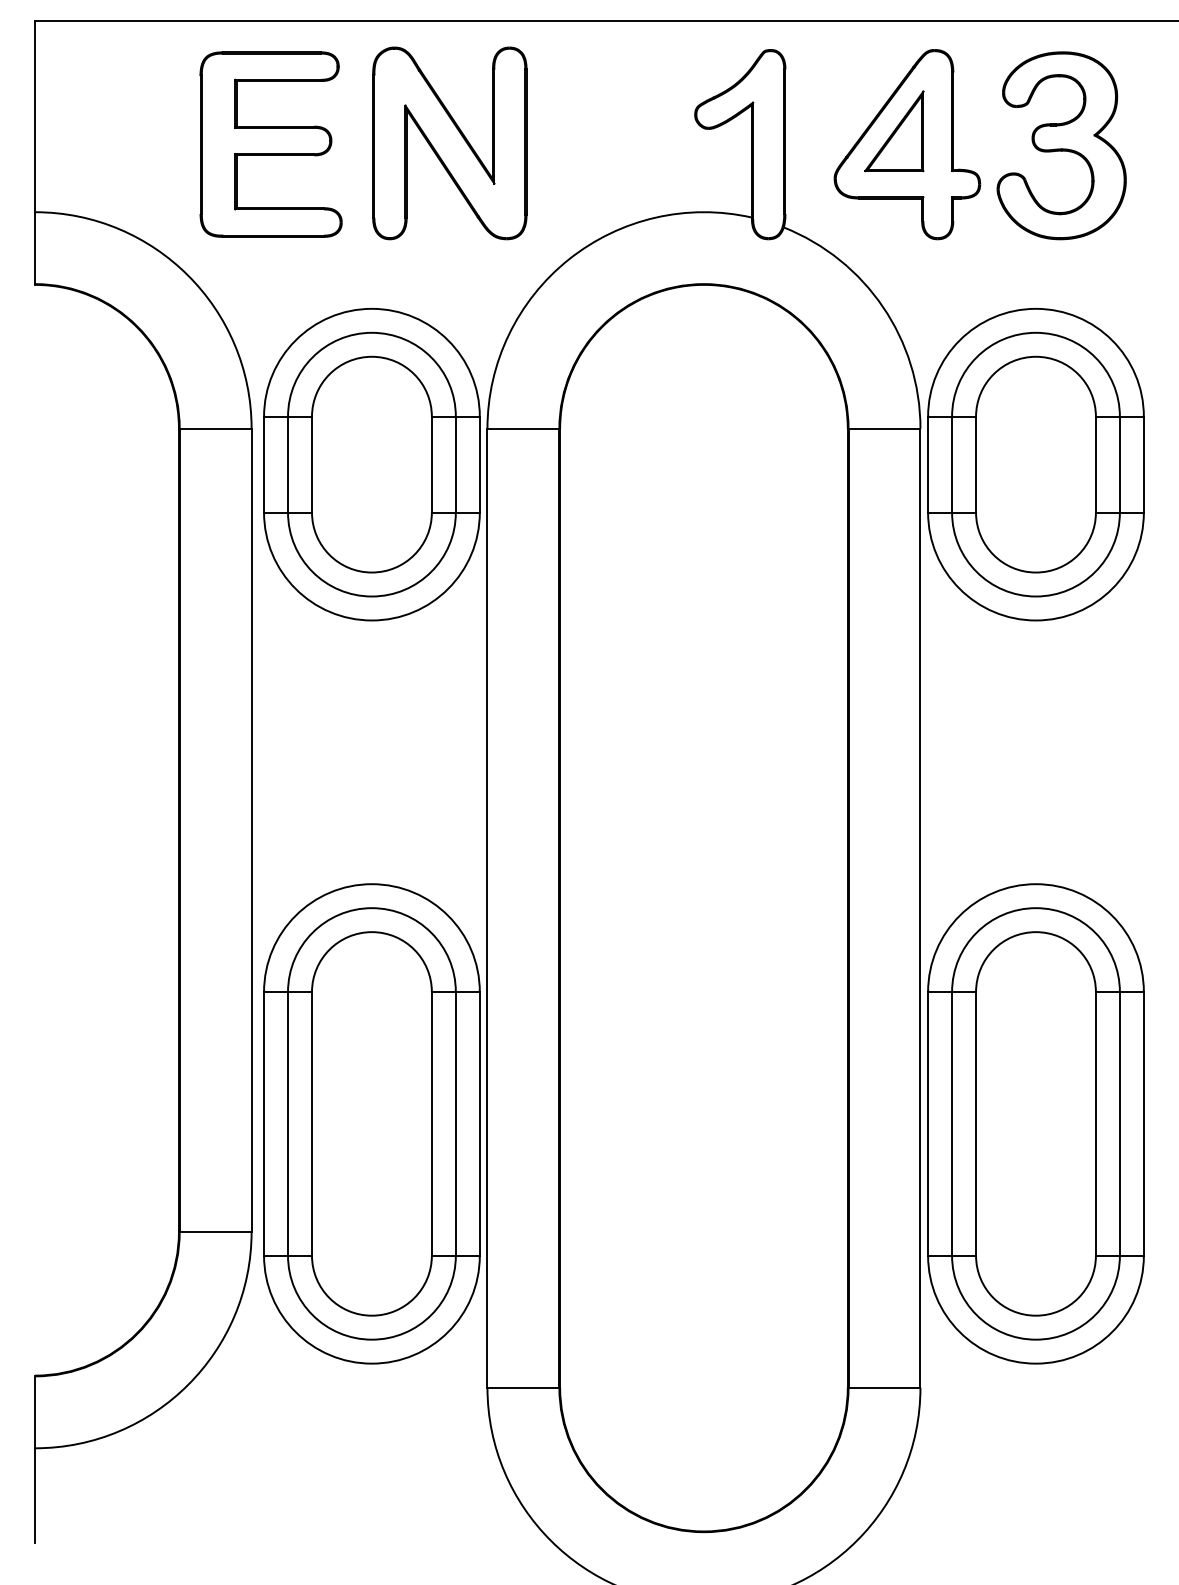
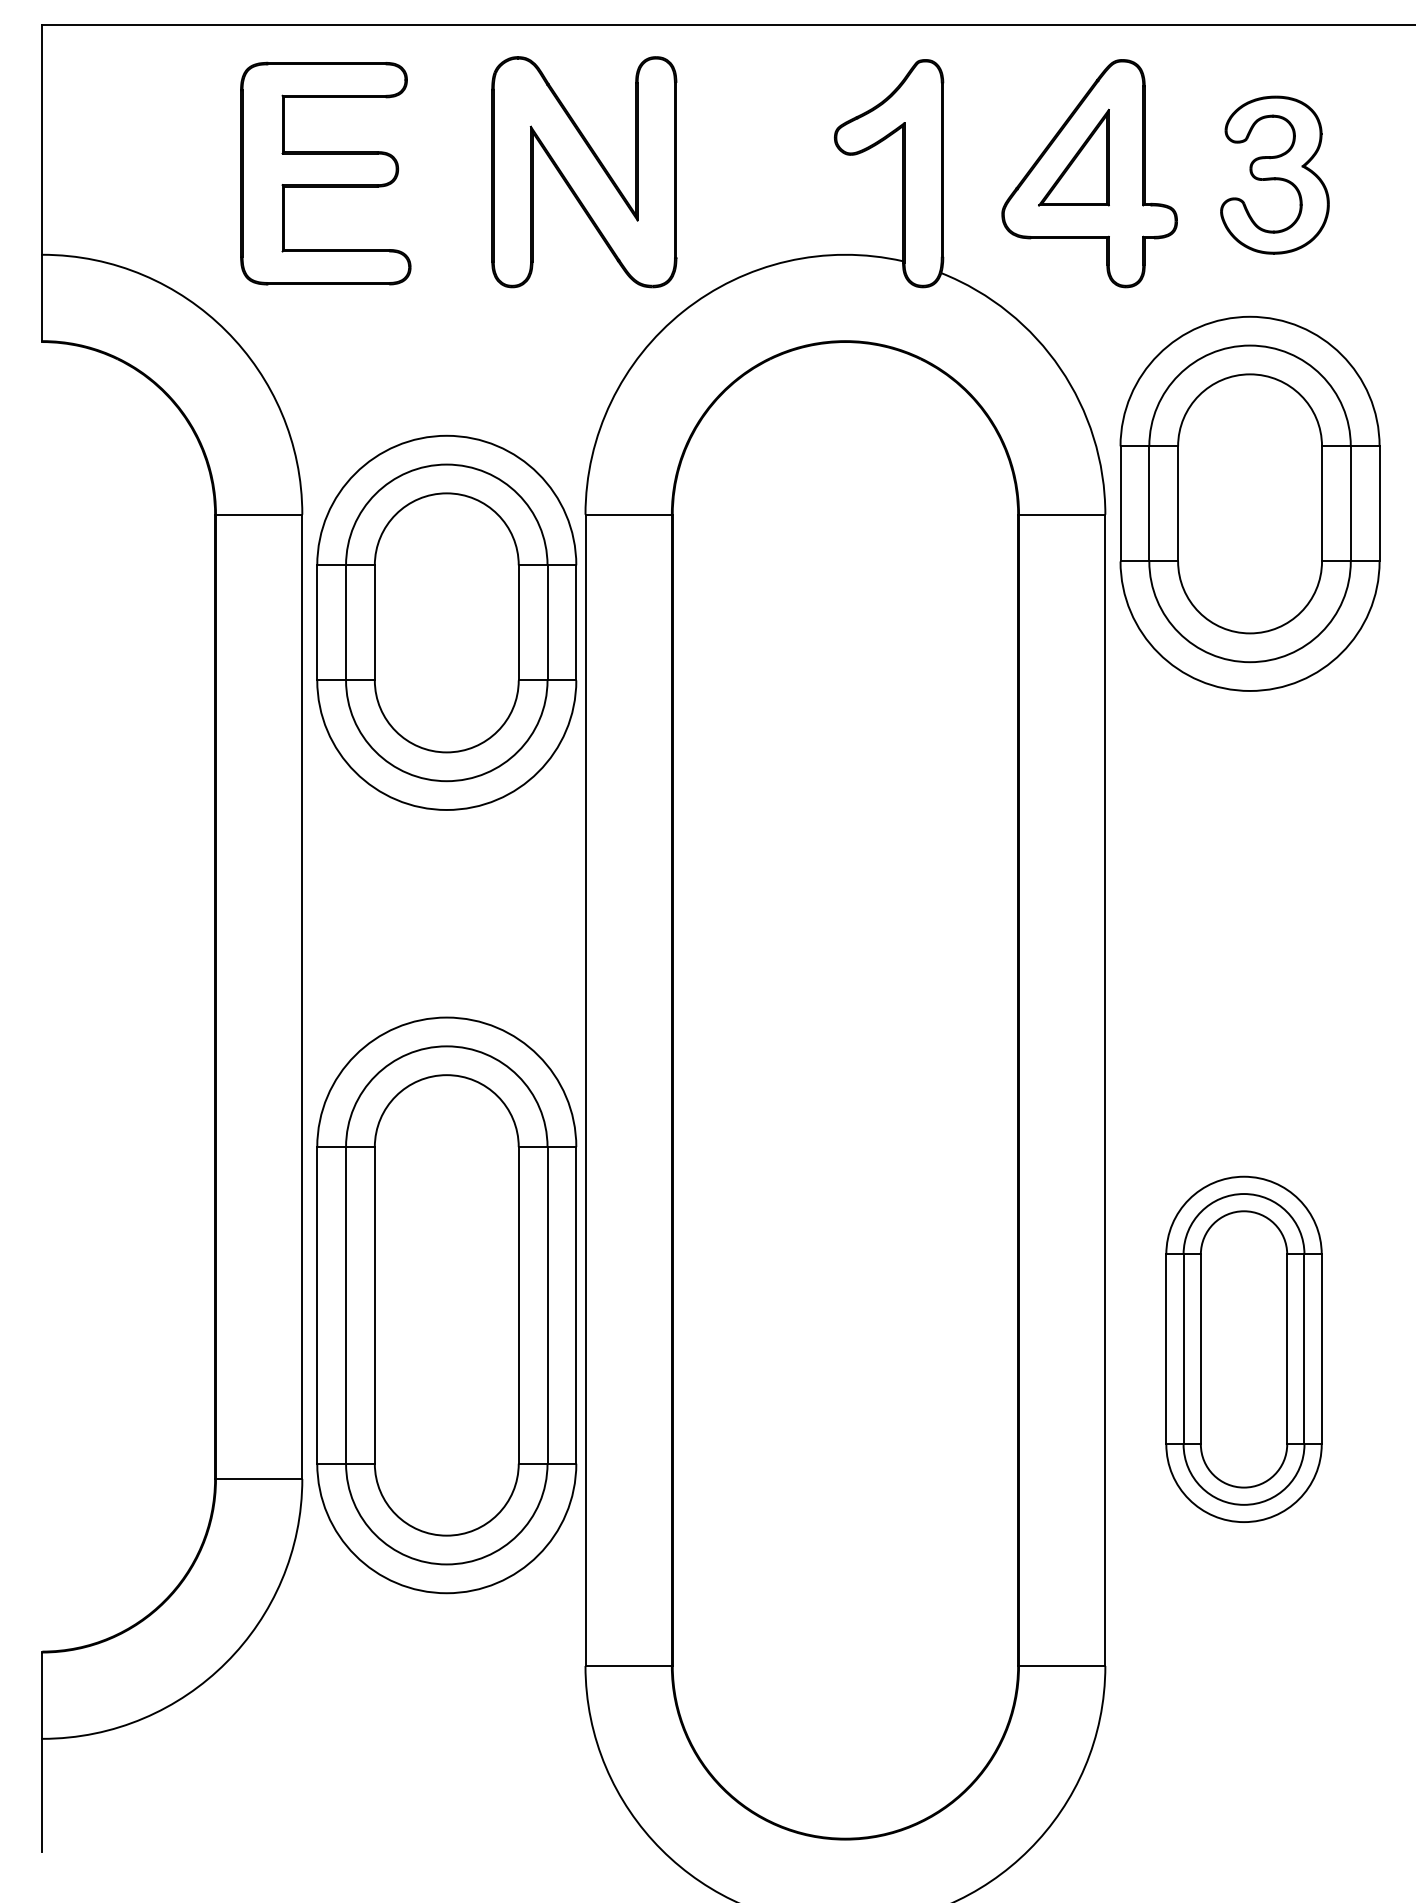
part: (449, 143) -> (584, 172), moved
part: (1061, 146) -> (1274, 175), size x0.7
part: (371, 464) -> (446, 622), moved
part: (1035, 464) -> (1249, 503), moved
part: (371, 1123) -> (446, 1305), moved
part: (1035, 1123) -> (1243, 1349), size x0.6

